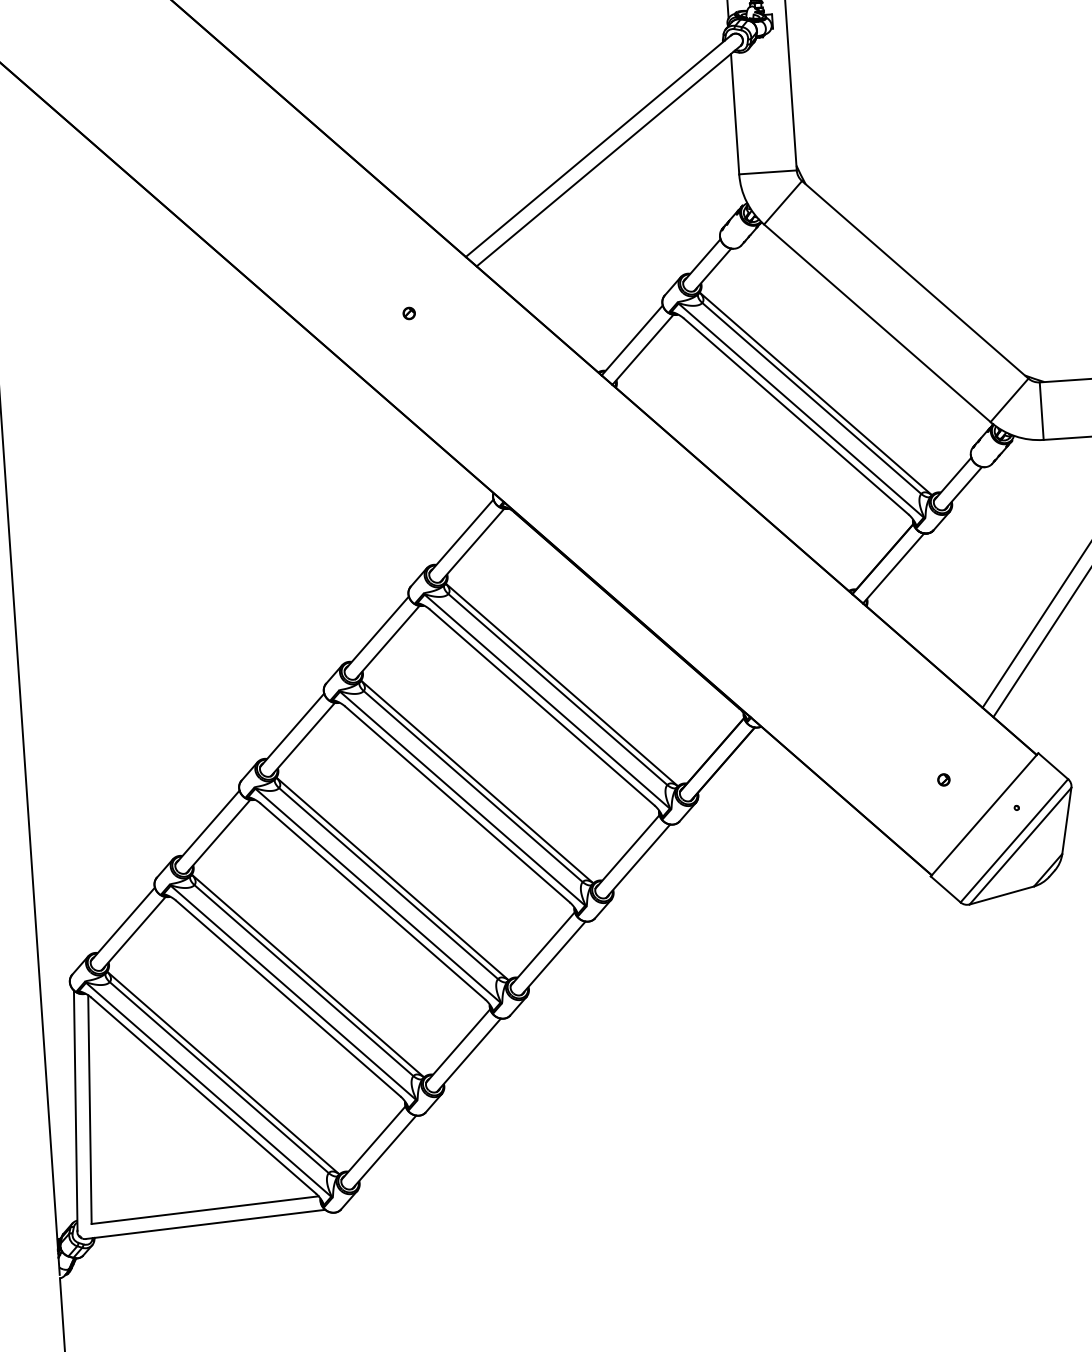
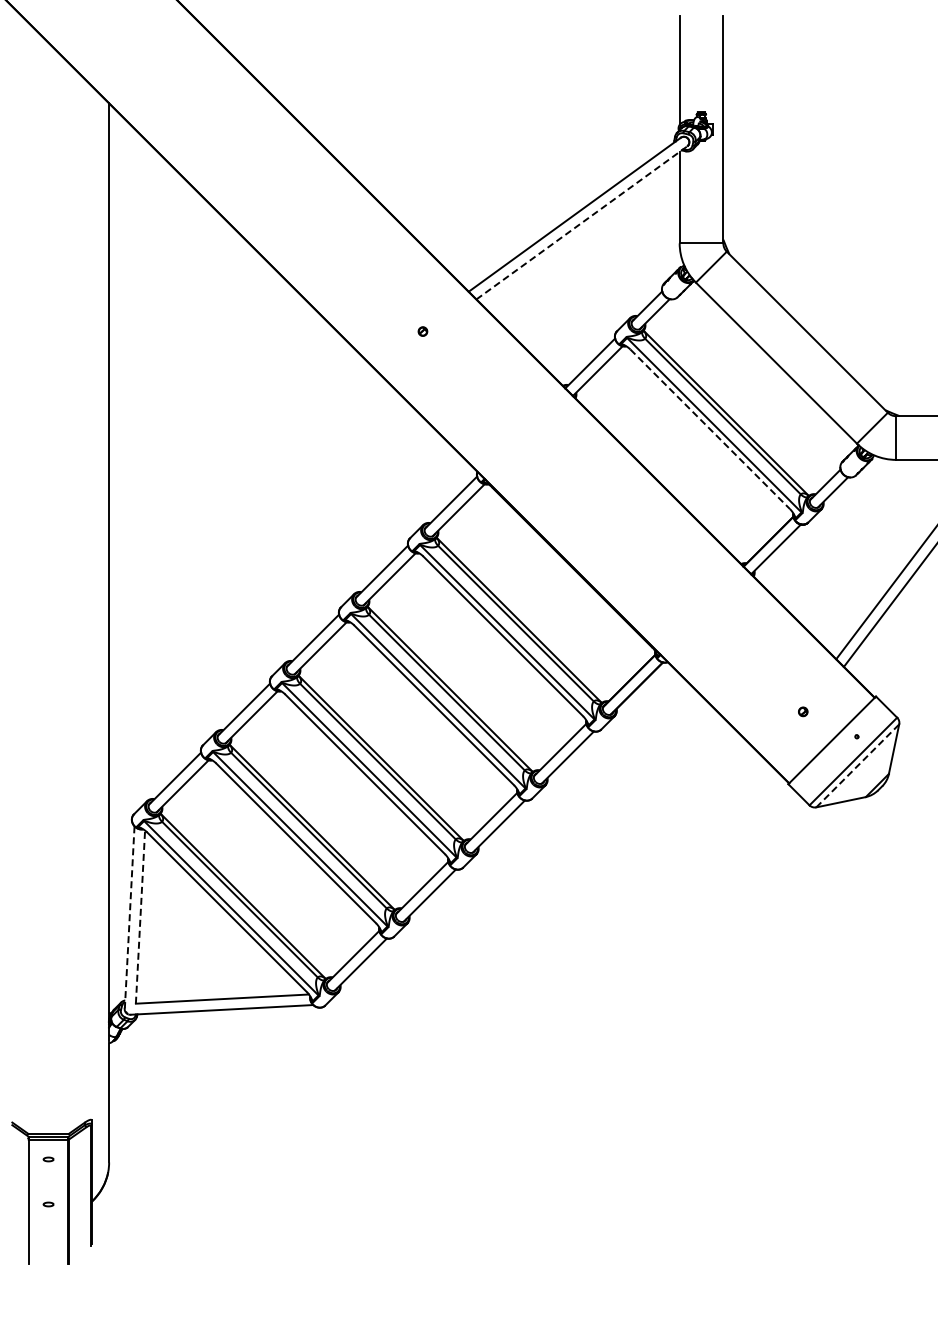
line: (609, 155) -> (582, 222), solid -> dashed
line: (796, 416) -> (710, 429), solid -> dashed
line: (1020, 845) -> (857, 765), solid -> dashed
line: (89, 1110) -> (140, 917), solid -> dashed
line: (75, 1111) -> (129, 917), solid -> dashed

